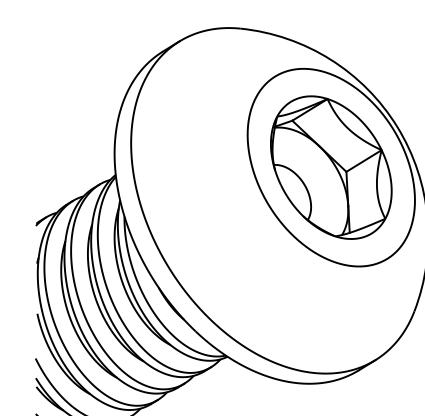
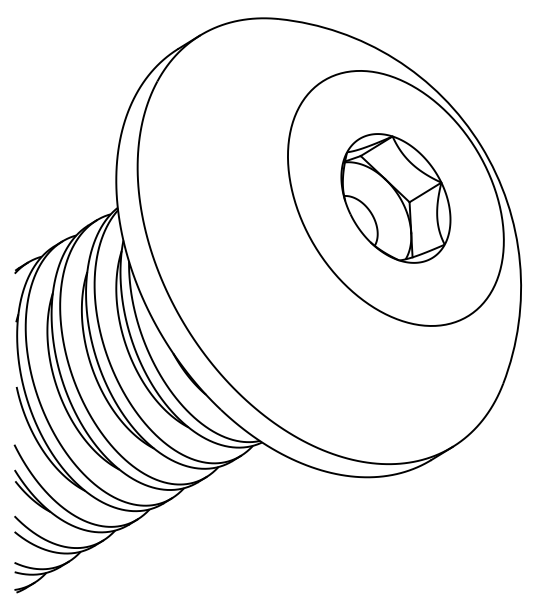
part: (330, 167) -> (395, 198), size x0.7

